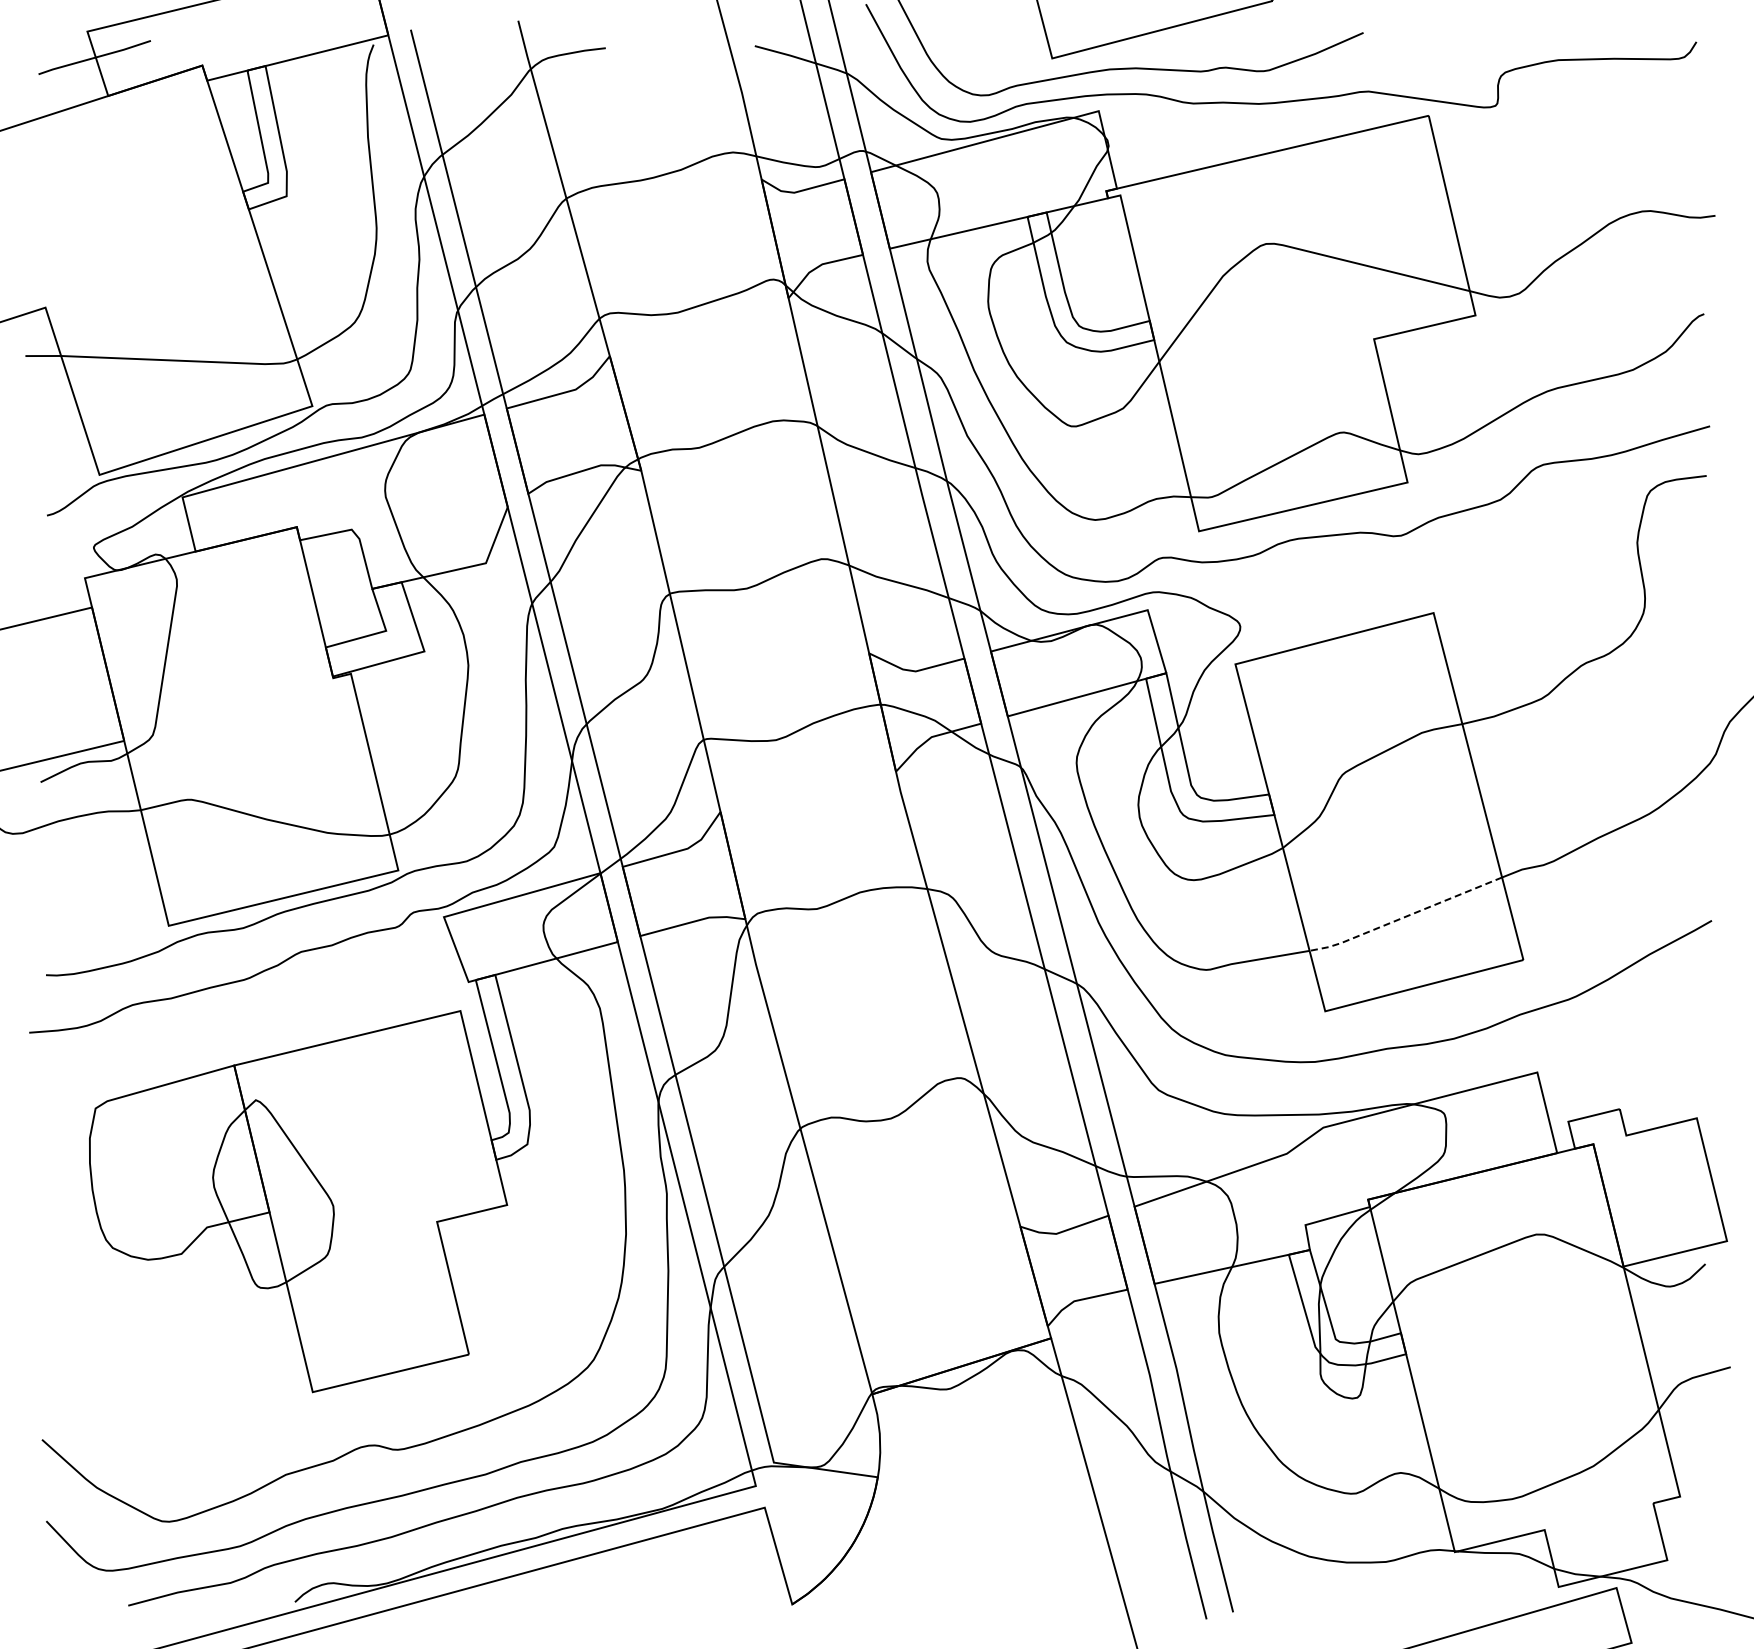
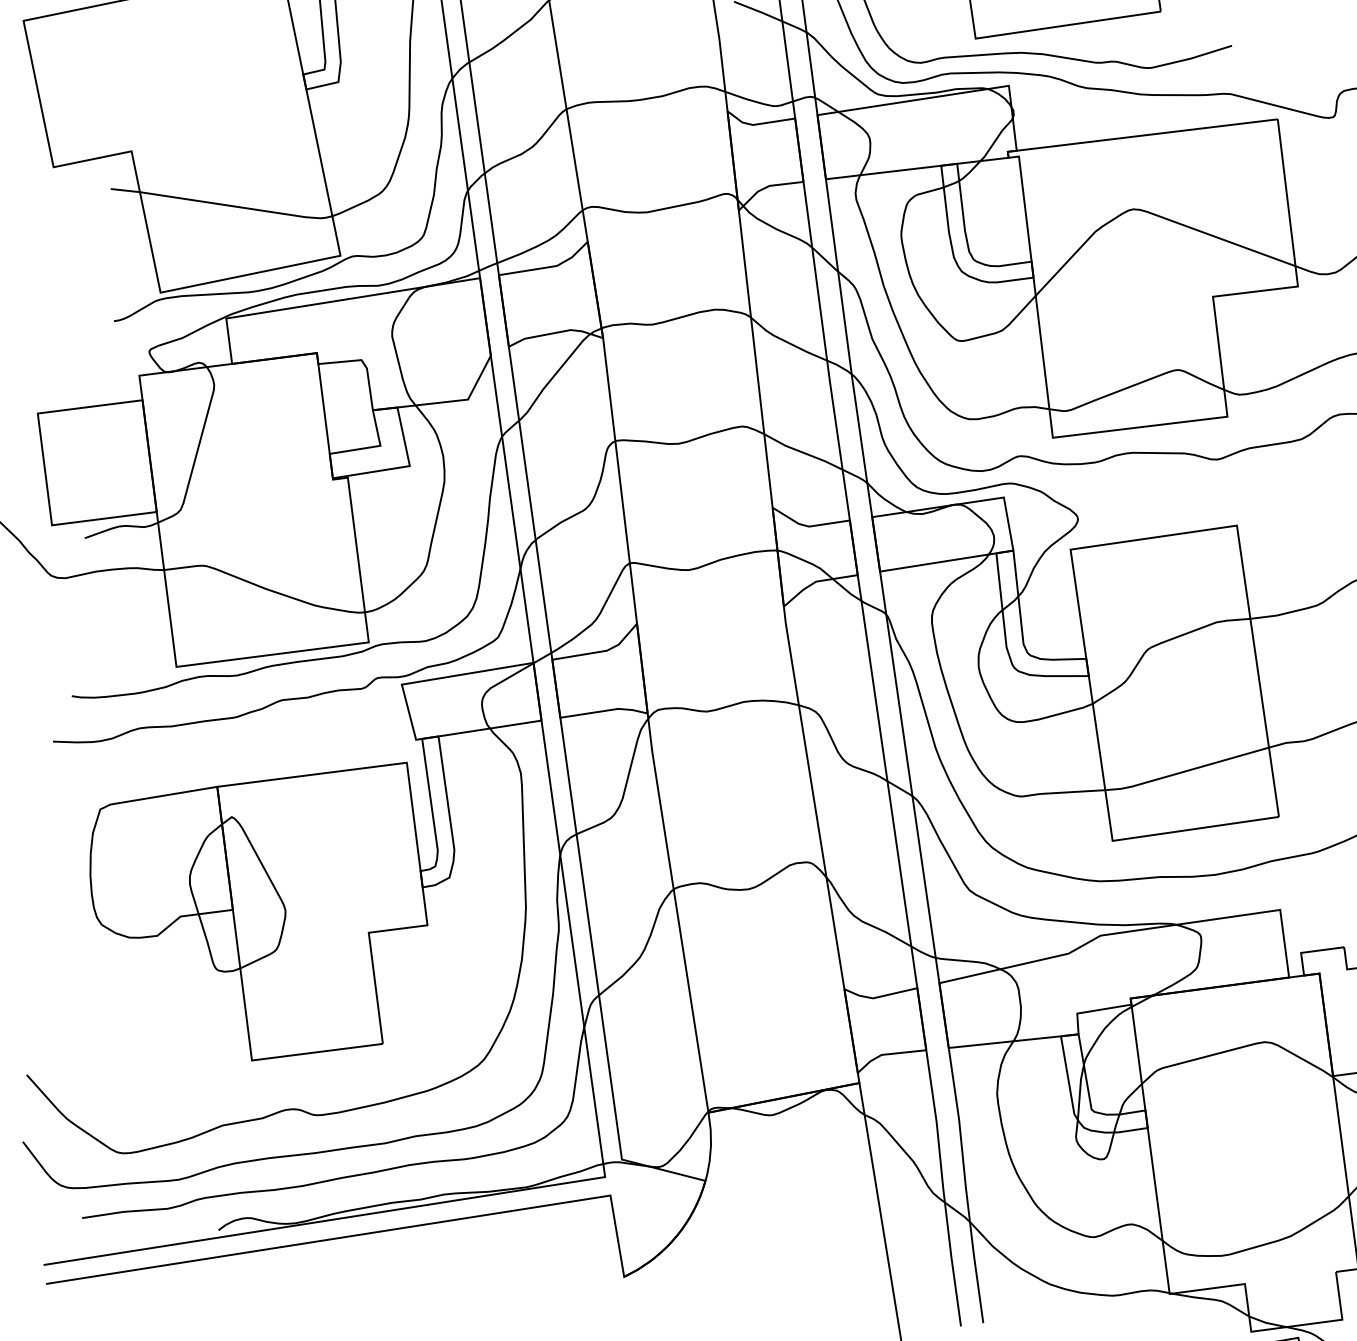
line: (1405, 917) -> (1186, 771), dashed -> solid

